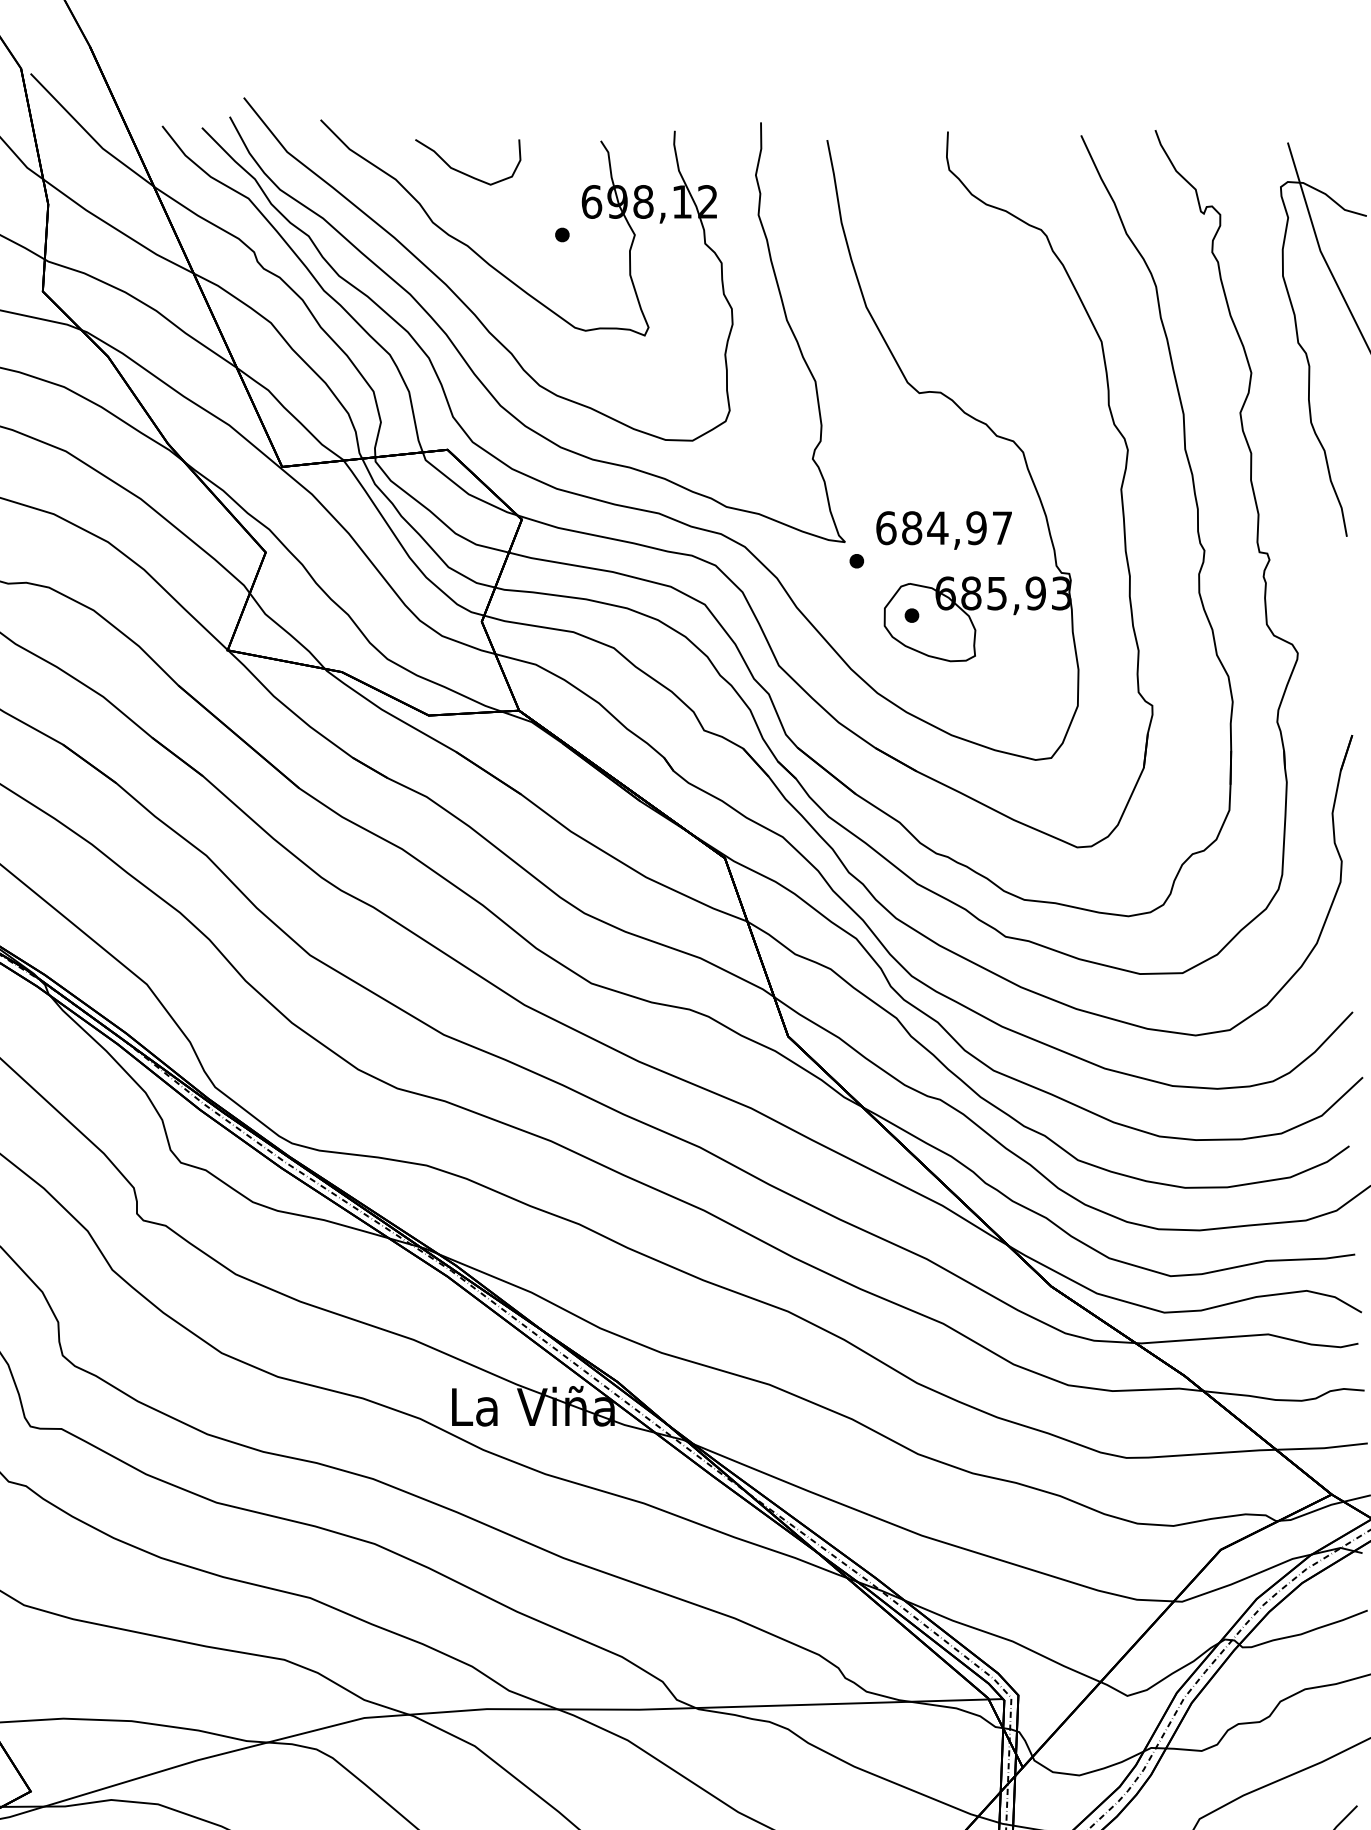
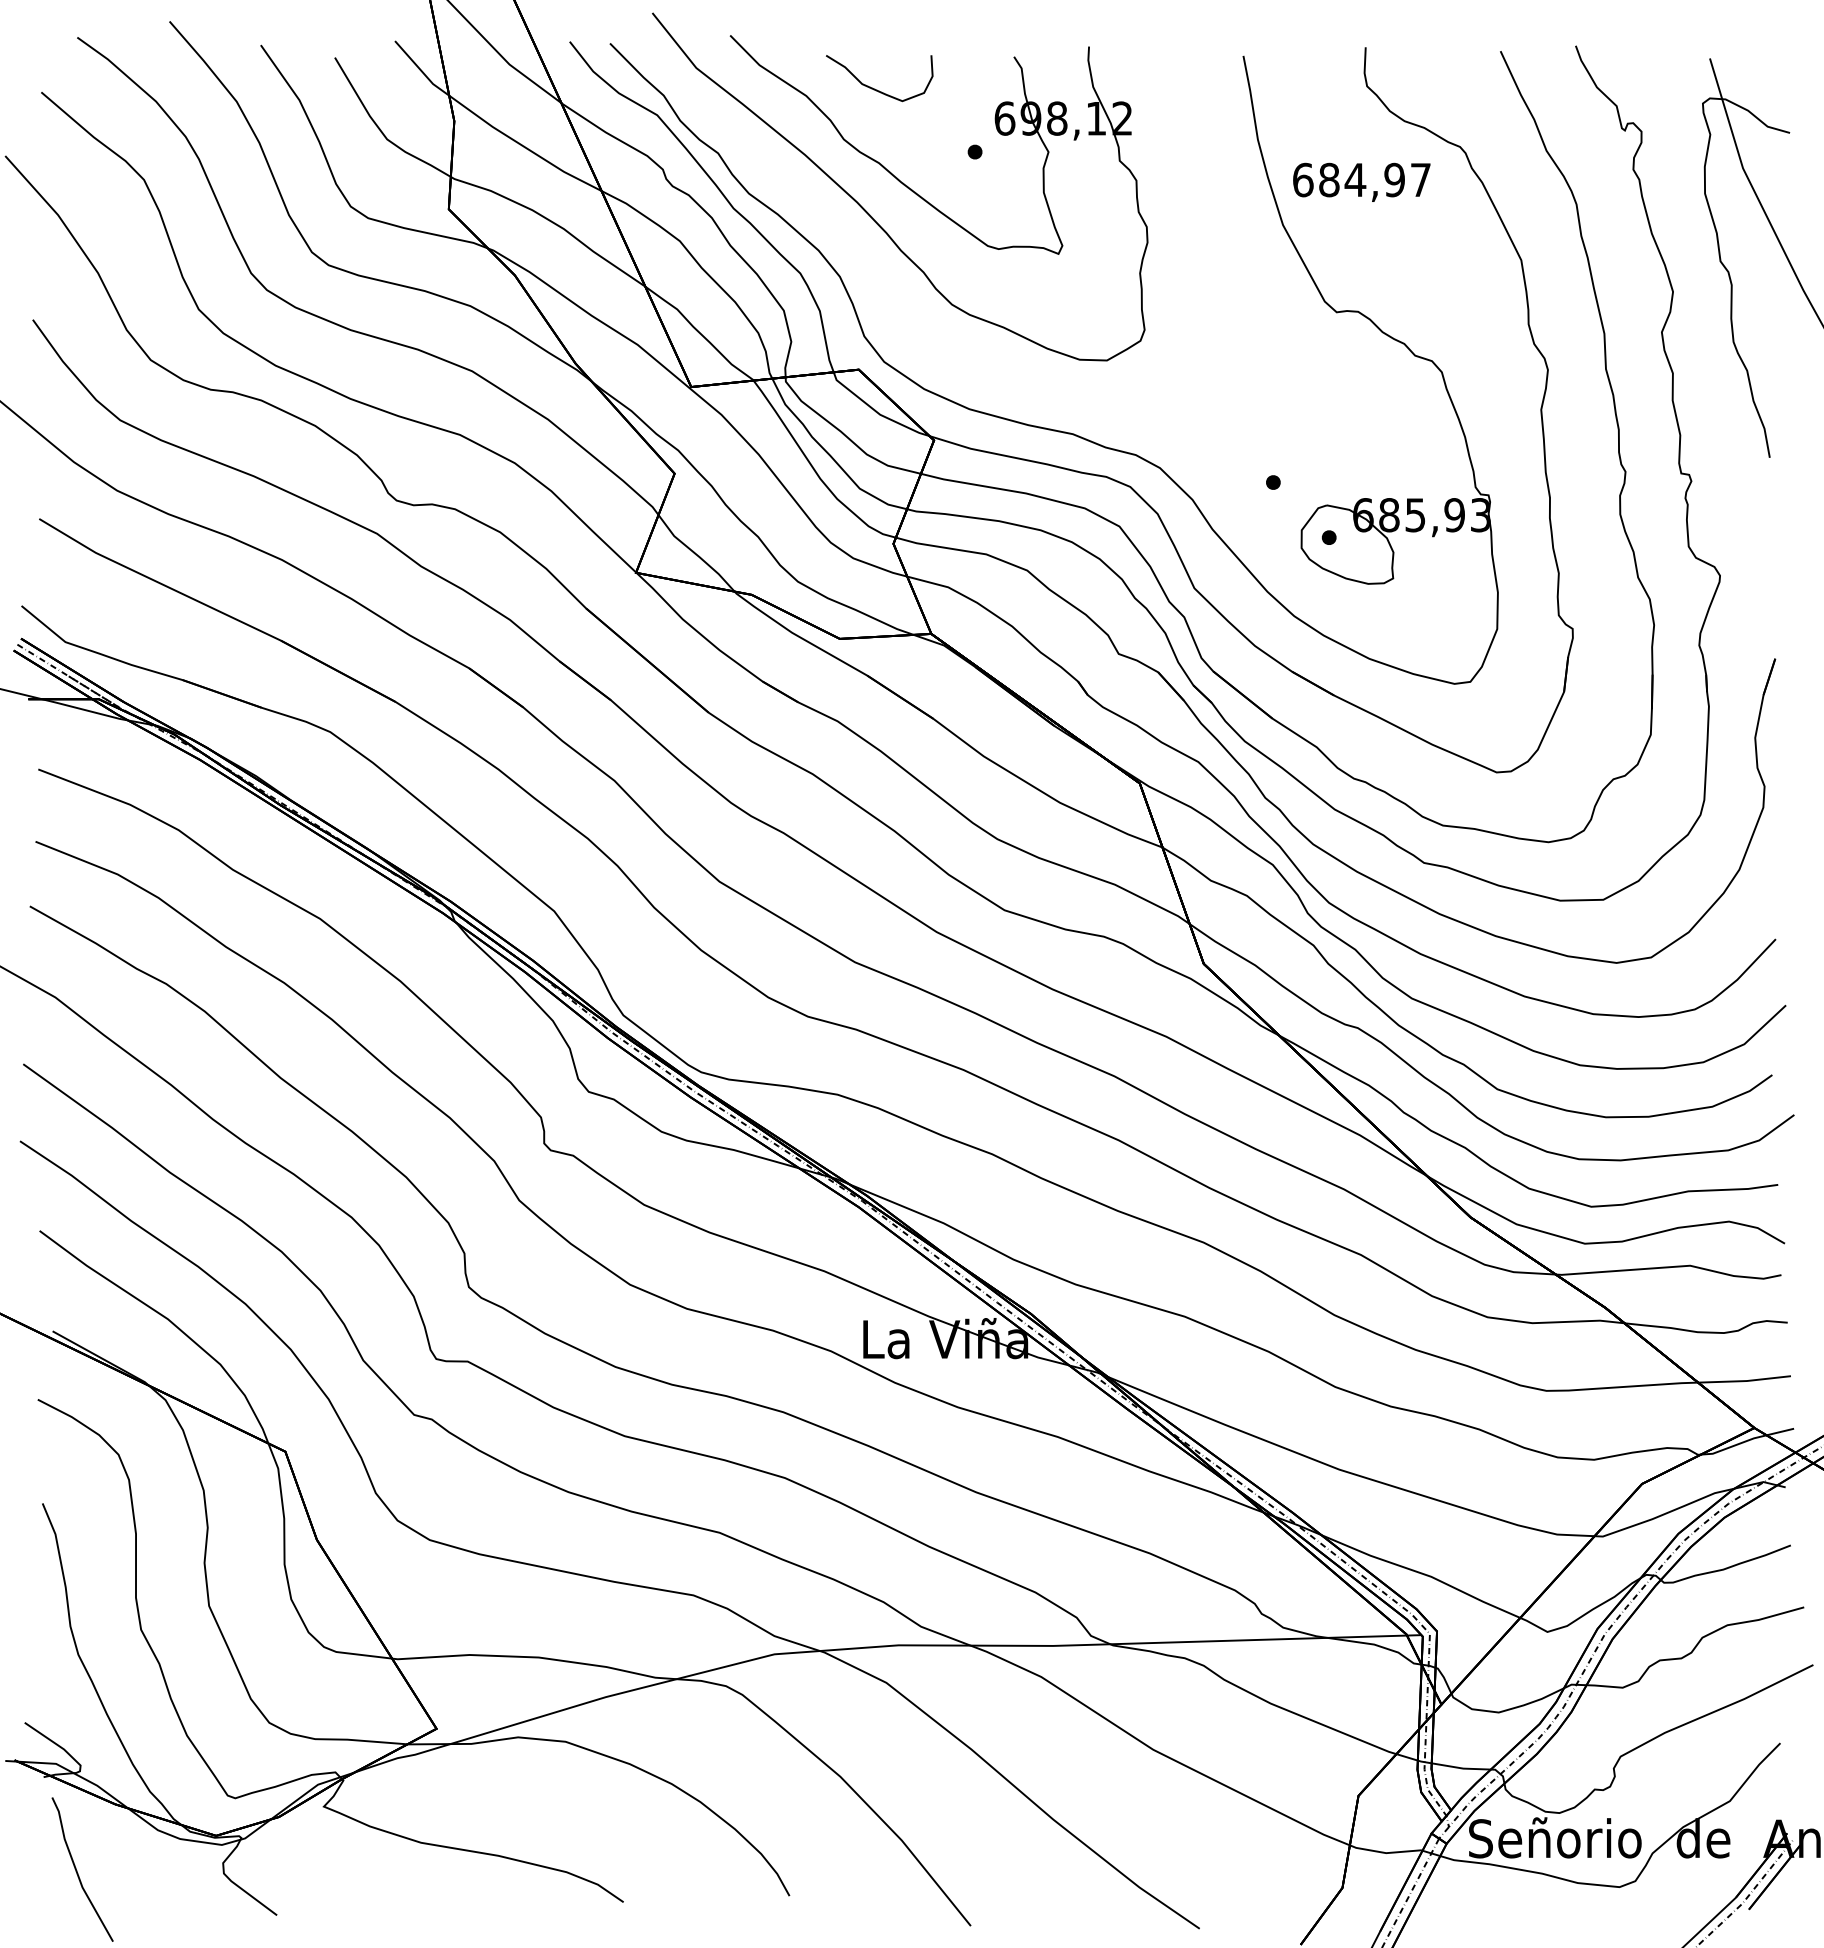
curve: (478, 377) -> (890, 296), removed
text: (943, 529) -> (1361, 181), moved

